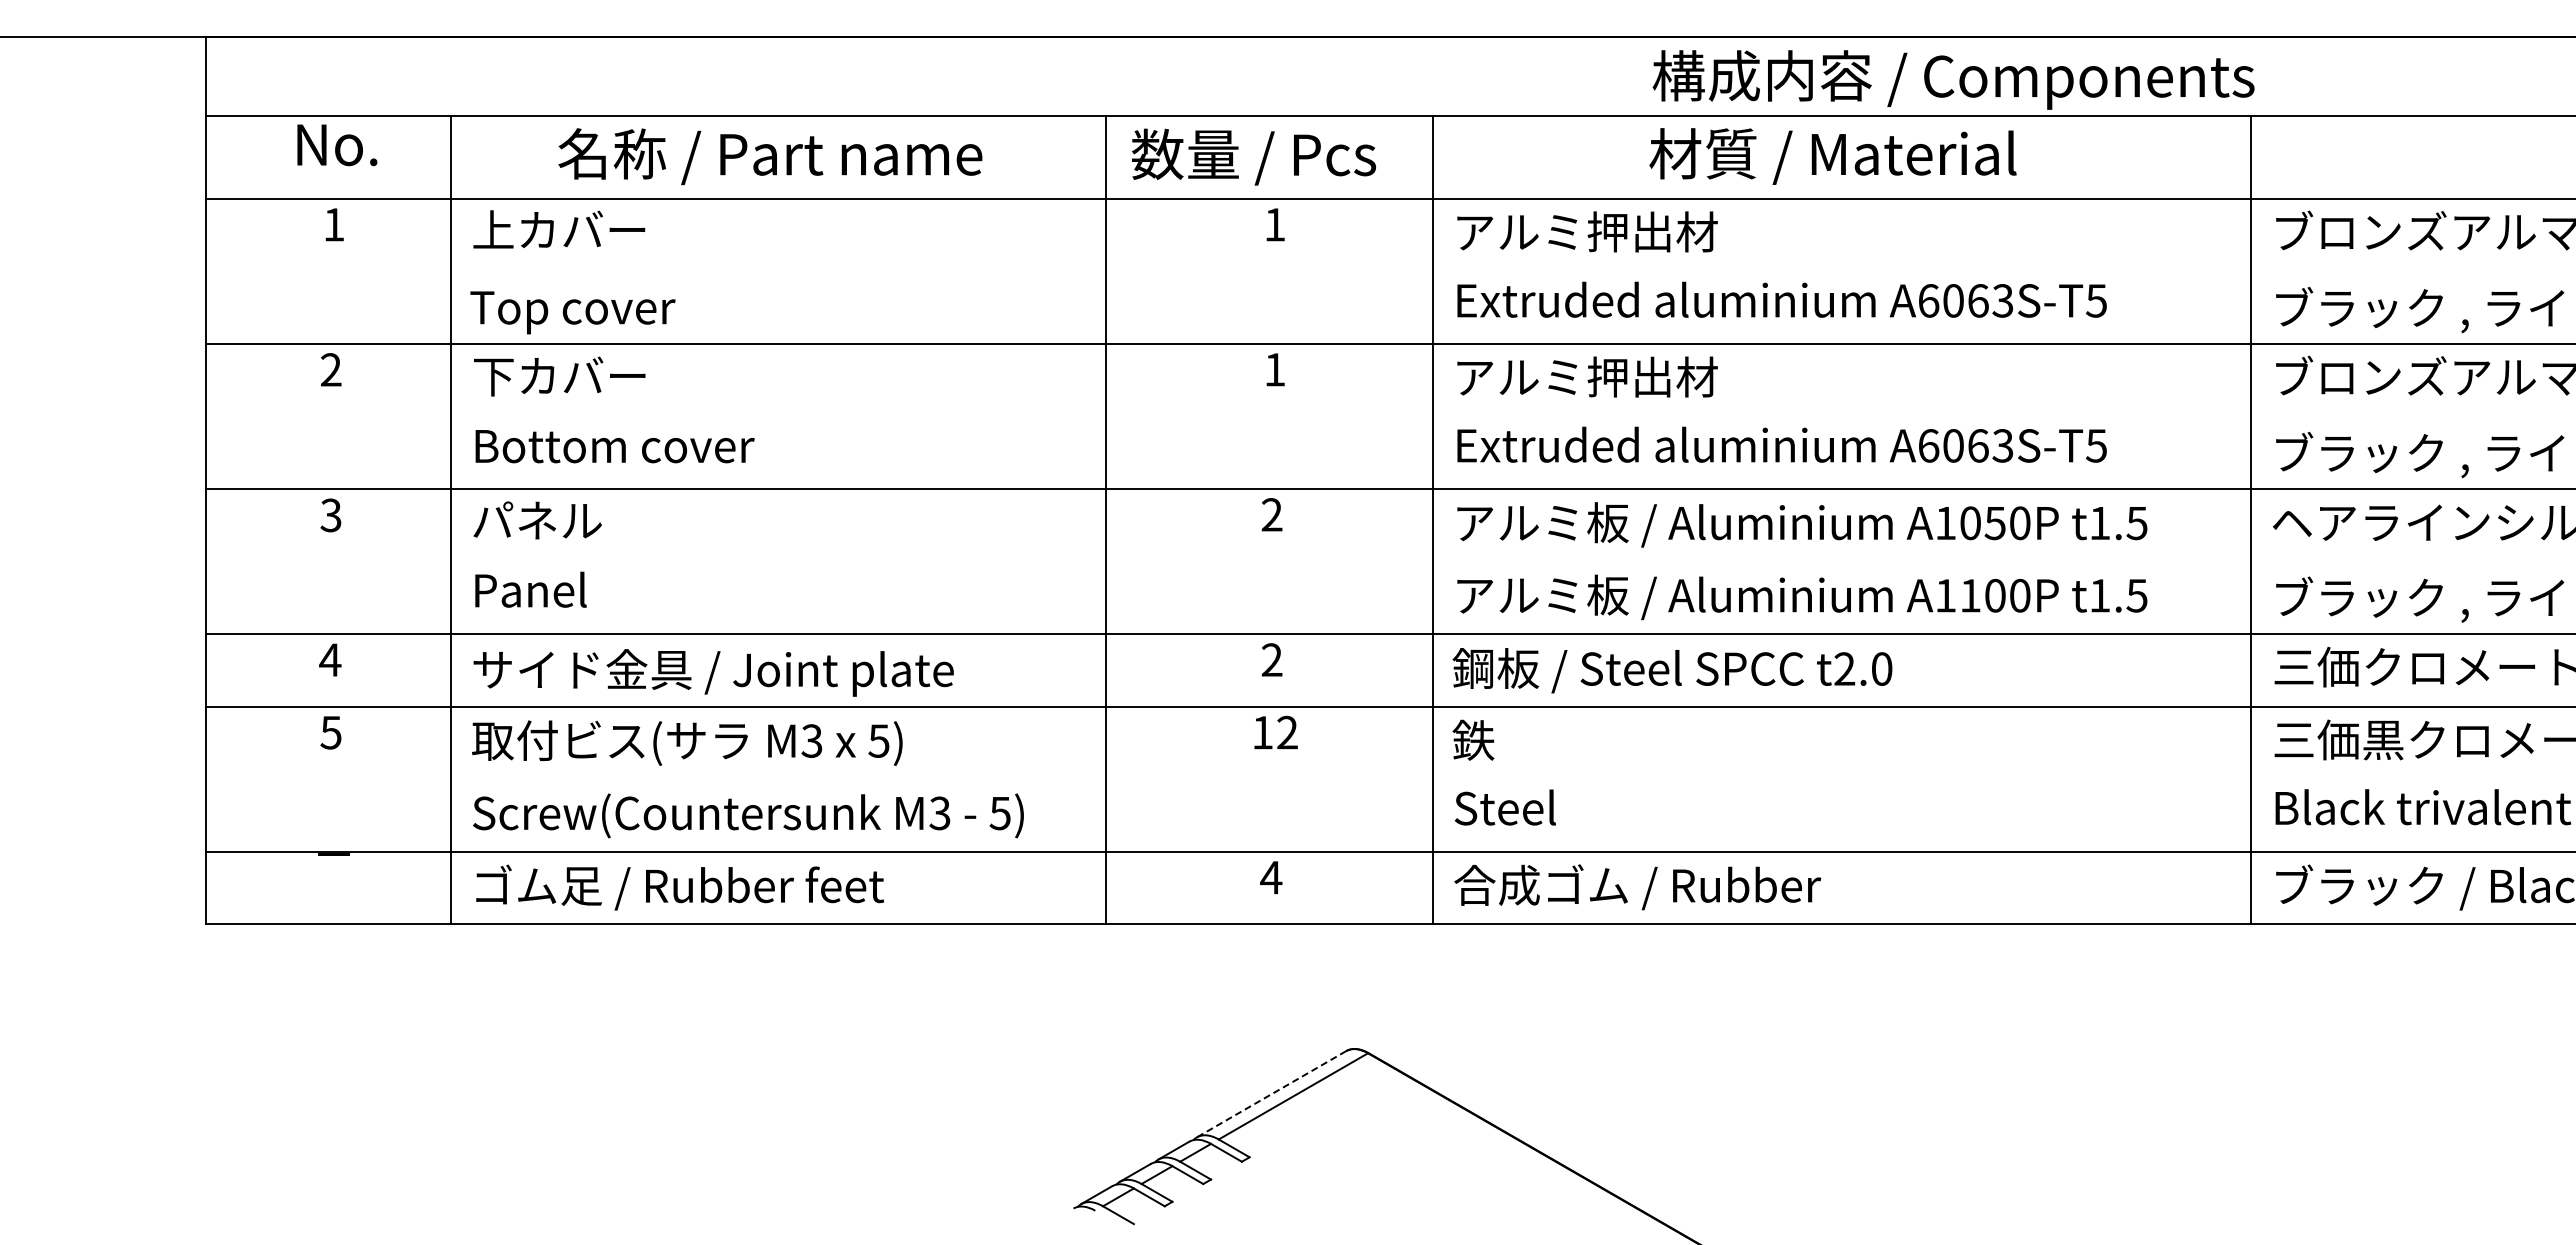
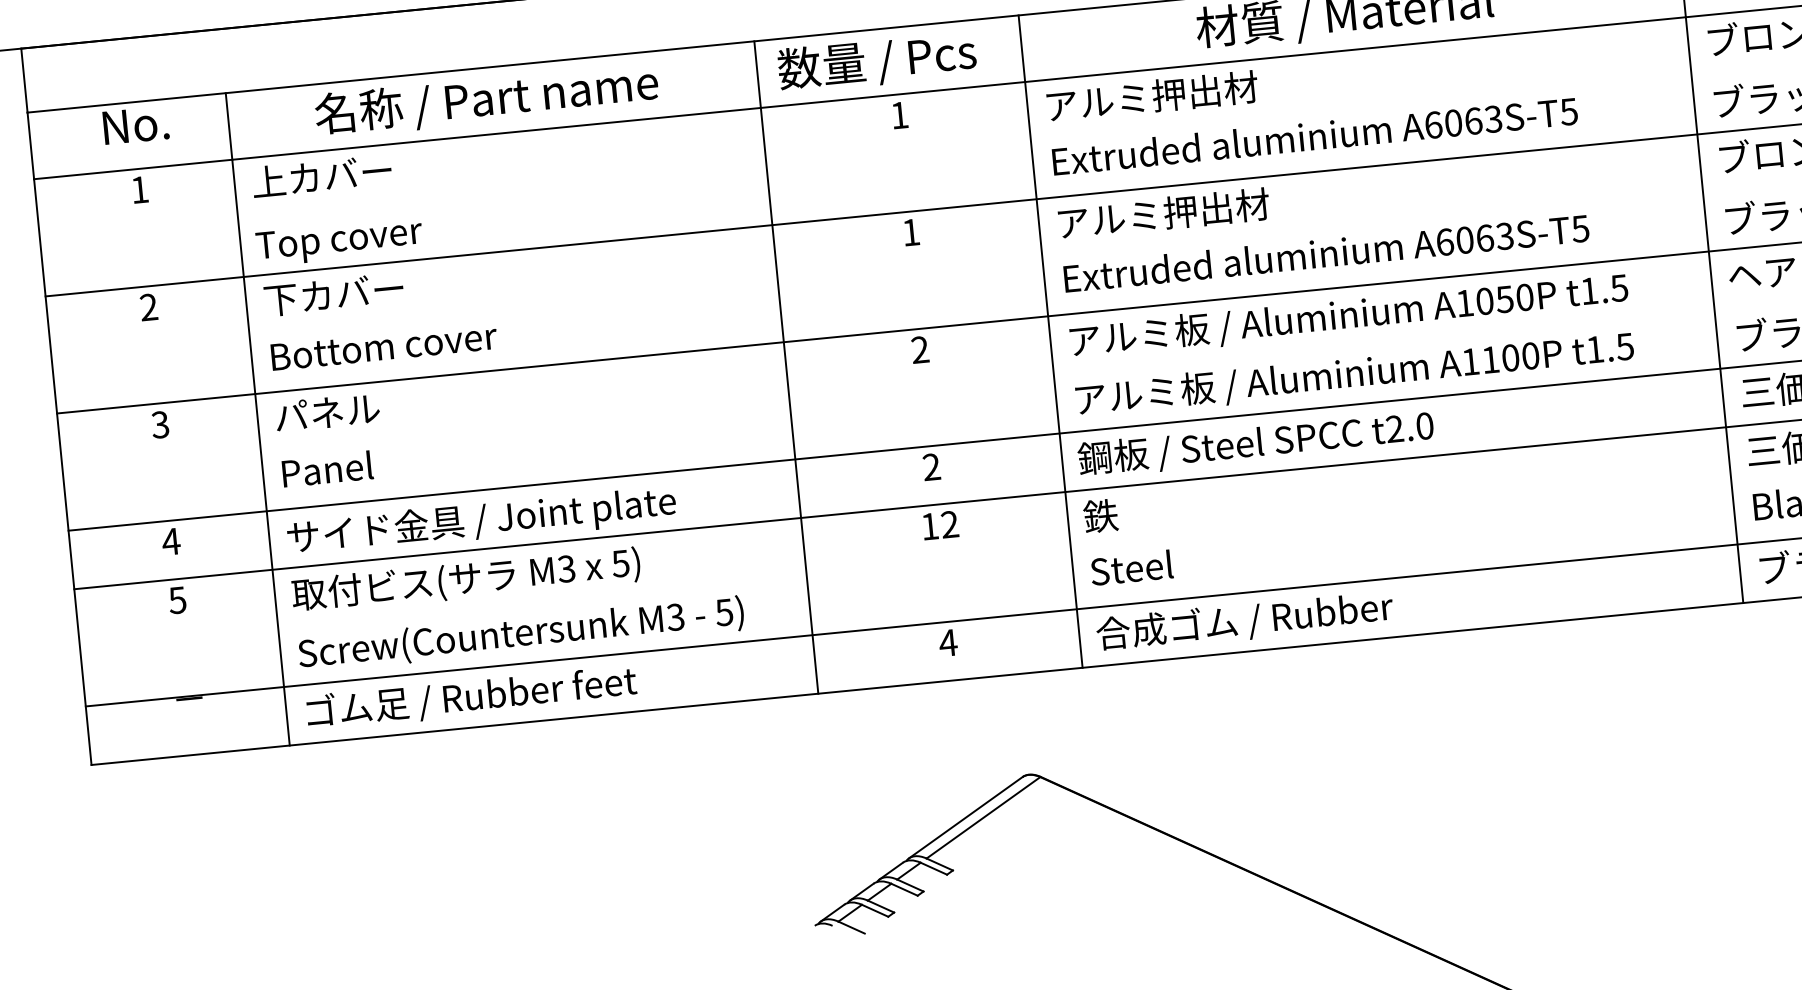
line: (1271, 1094) -> (965, 818), dashed -> solid

